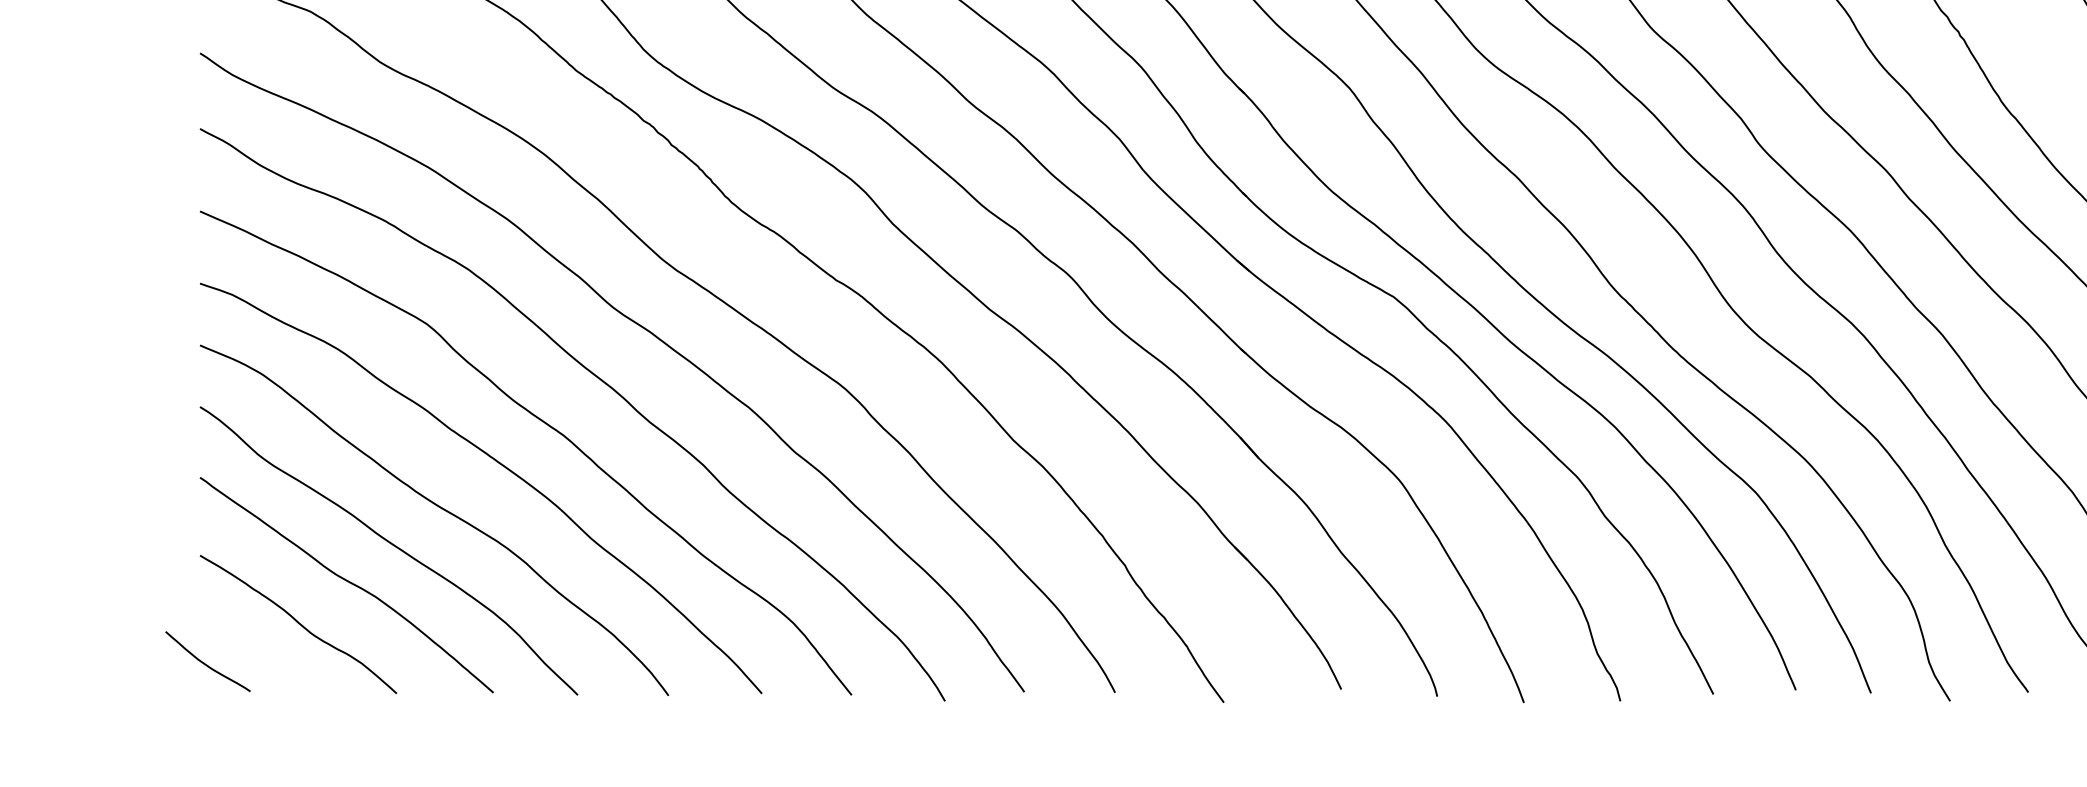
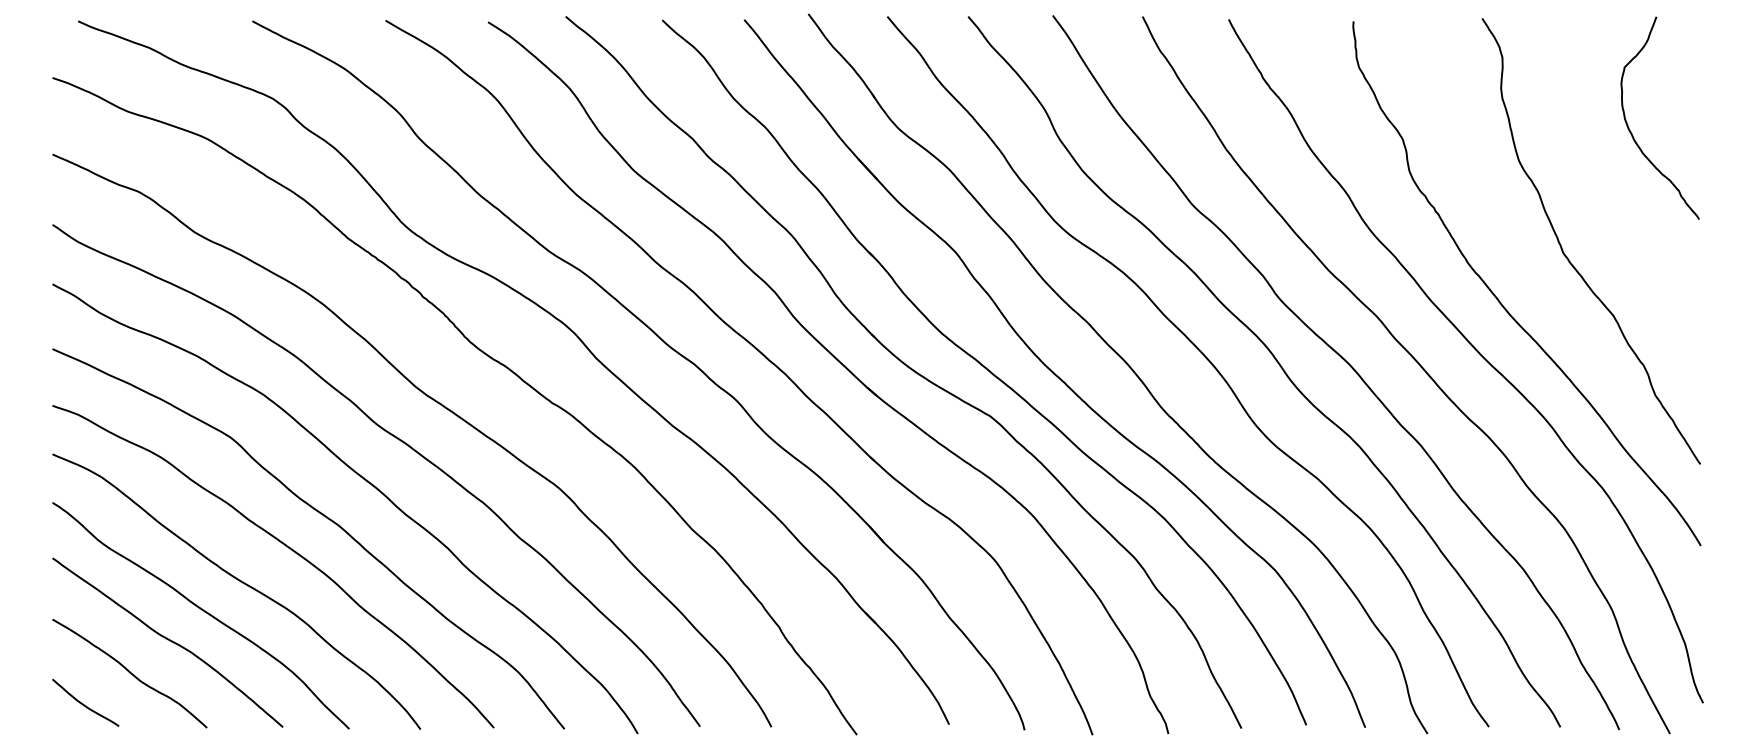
curve: (205, 662) -> (83, 703), moved

